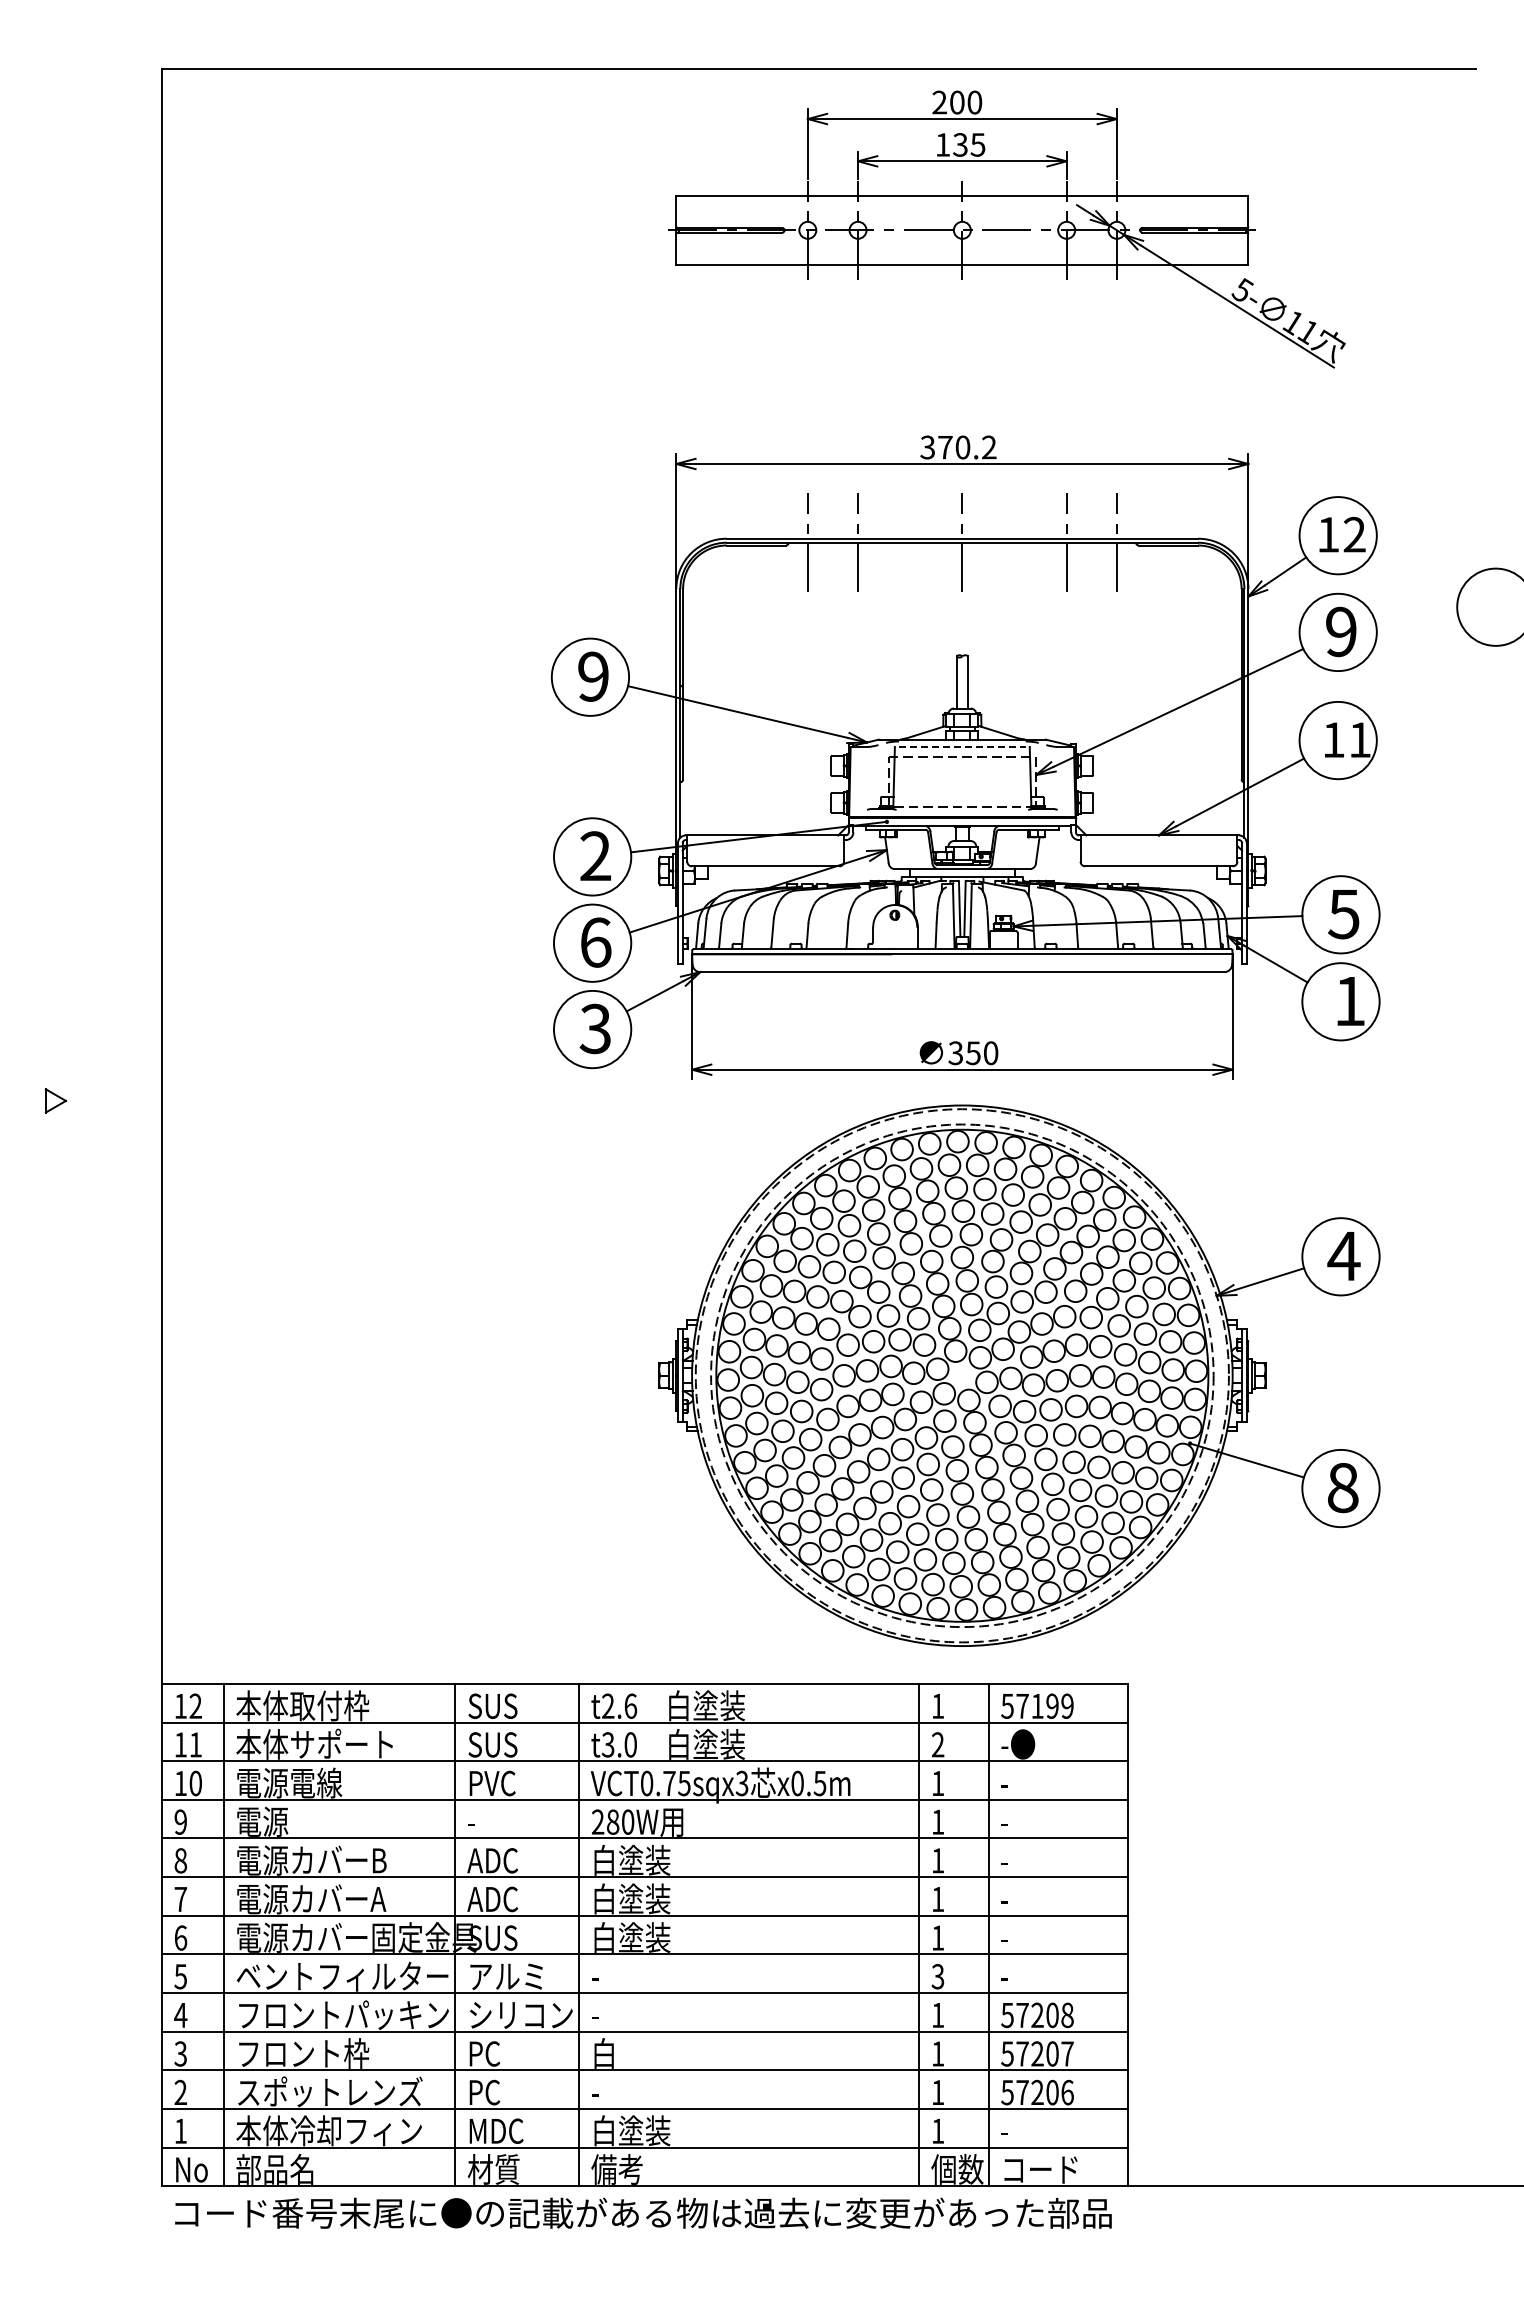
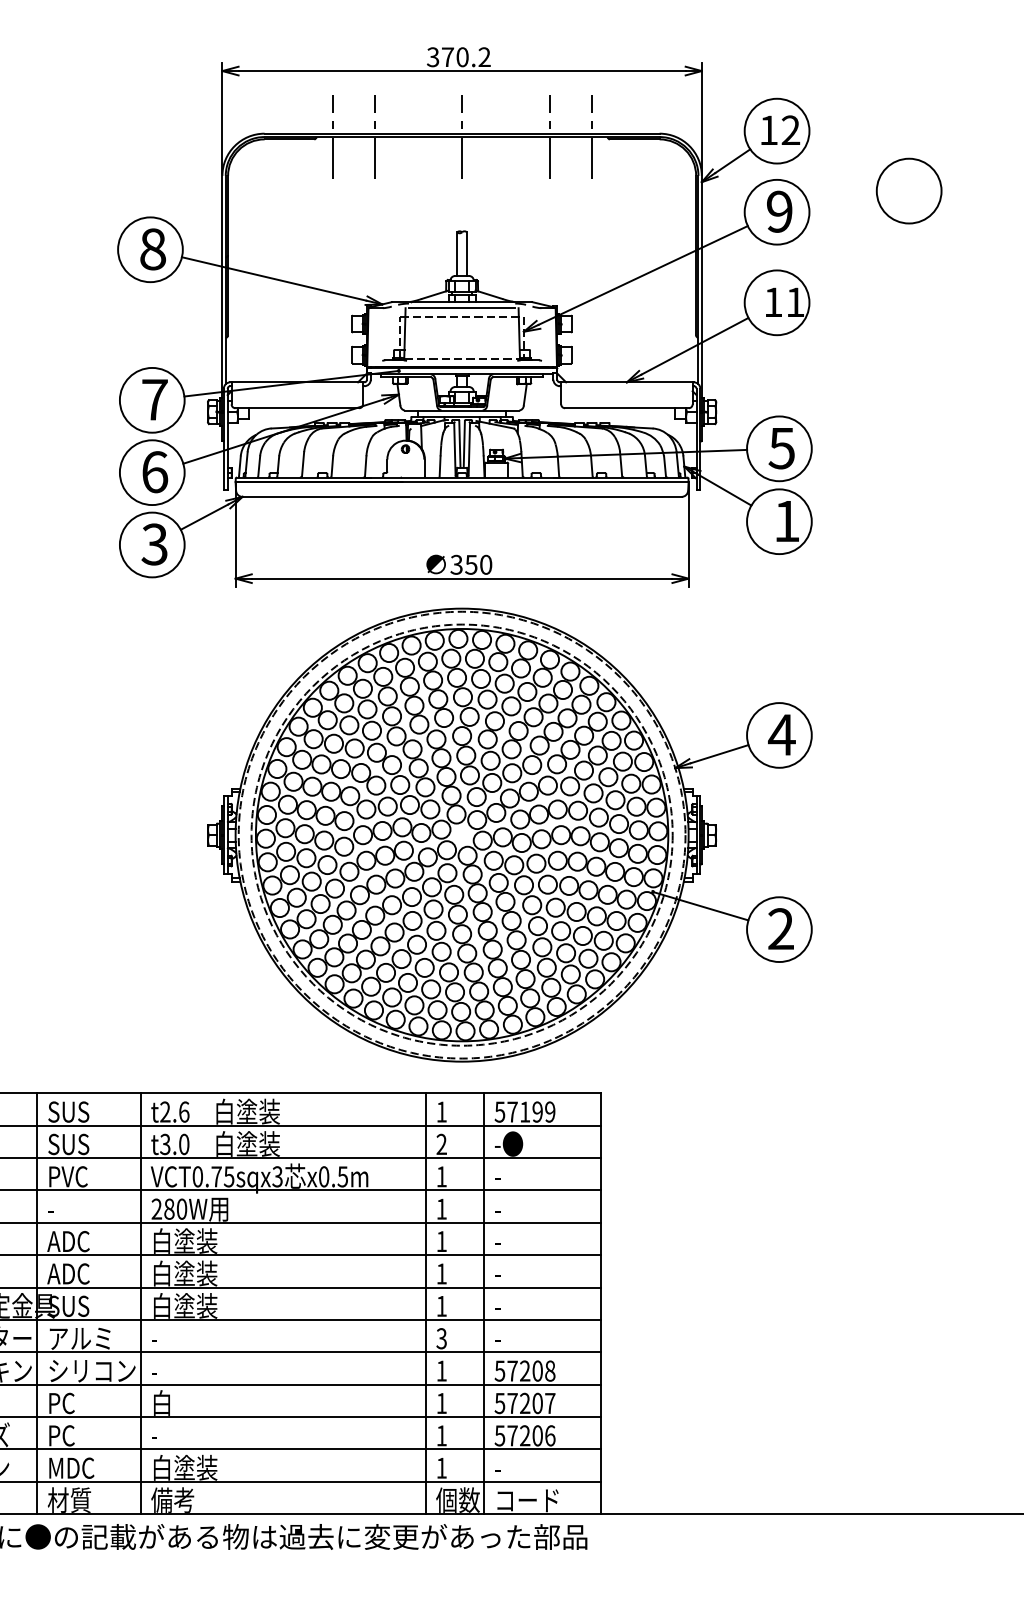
text: (593, 676) -> (153, 249), 9 -> 8
line: (962, 746) -> (462, 307), dashed -> solid
text: (595, 855) -> (154, 399), 2 -> 7
text: (1342, 1487) -> (780, 928), 8 -> 2

